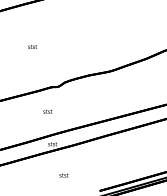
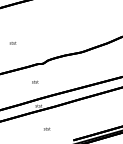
text: (32, 46) -> (12, 42), moved

